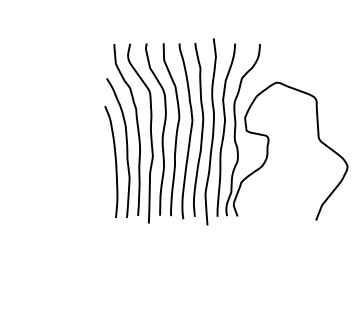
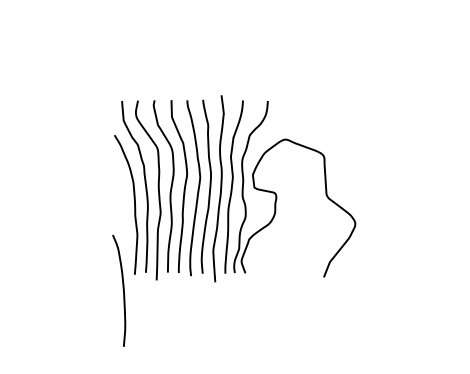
curve: (114, 160) -> (122, 289), moved

